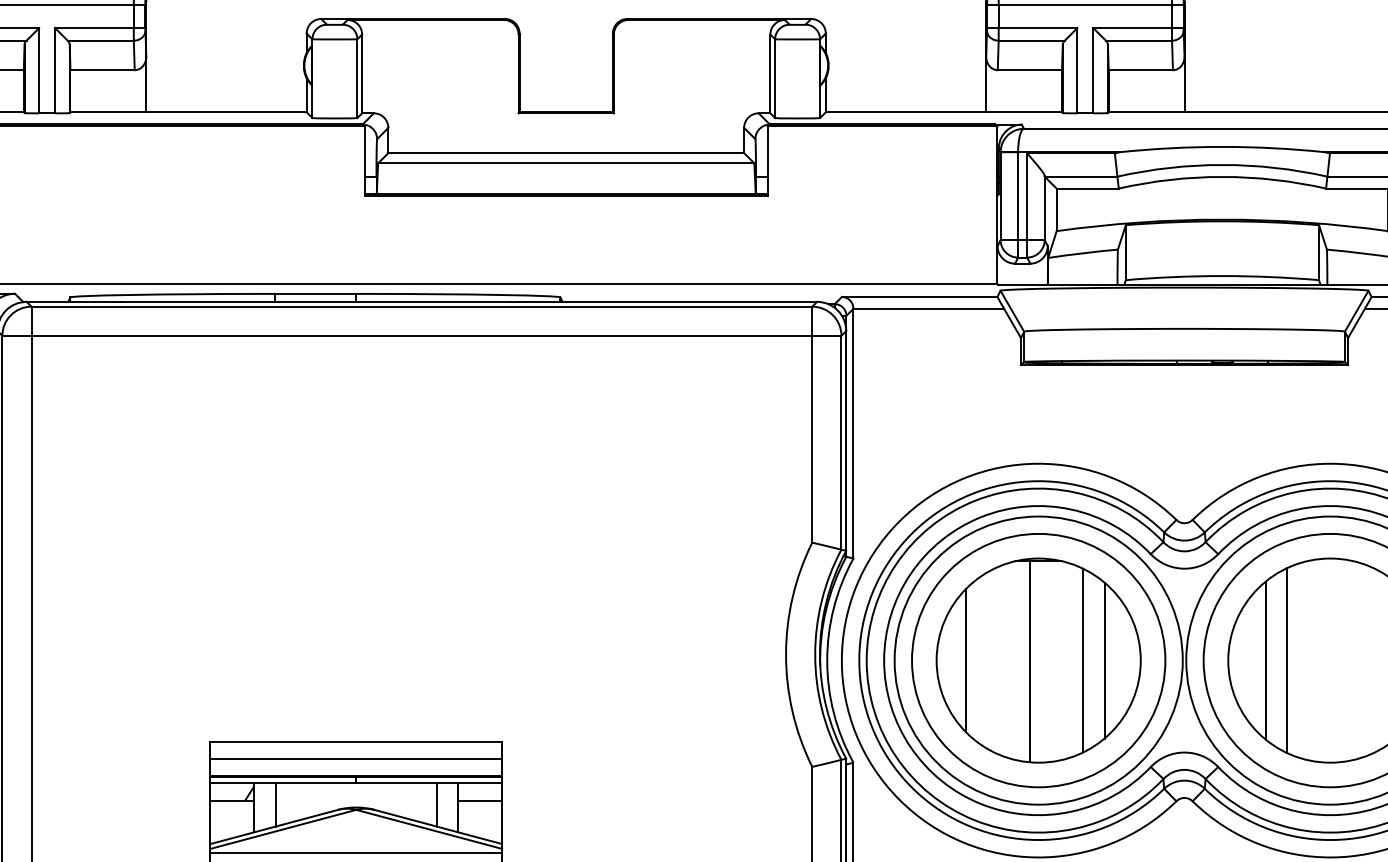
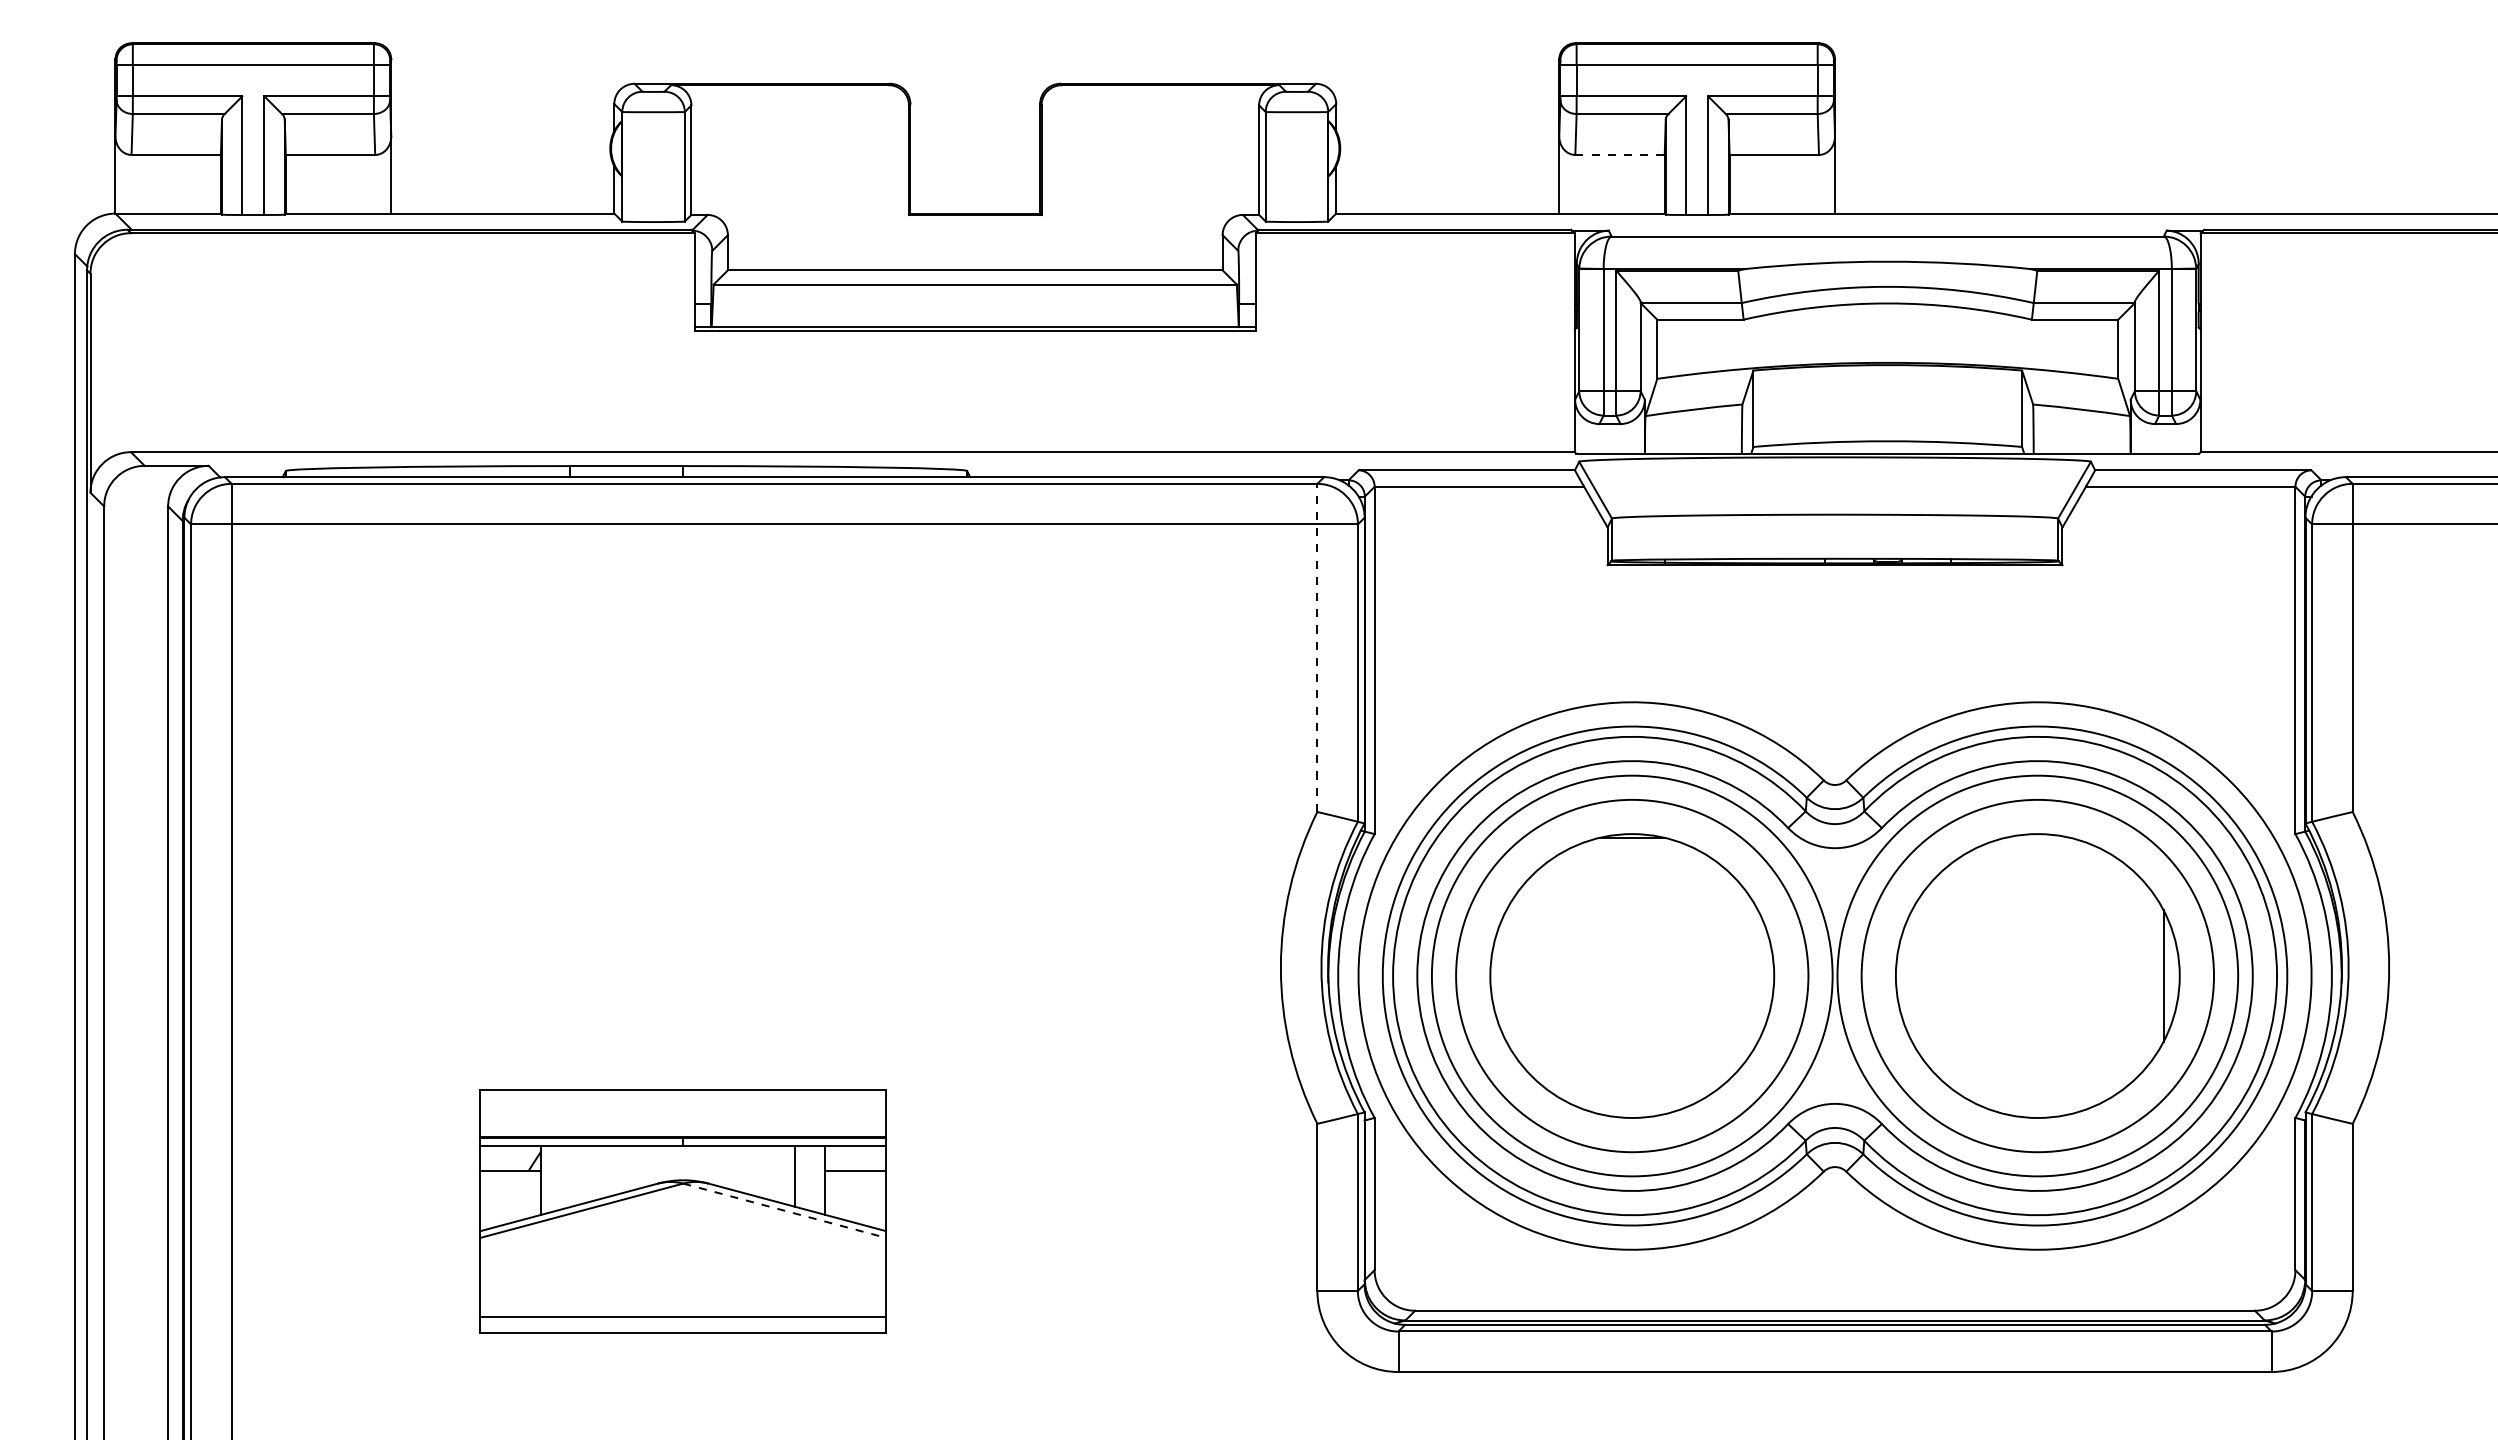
line: (1030, 69) -> (1620, 154), solid -> dashed
line: (812, 424) -> (1317, 647), solid -> dashed
line: (965, 660) -> (1530, 975), removed
line: (1082, 660) -> (1693, 975), removed
line: (1104, 660) -> (1723, 975), removed
line: (1265, 660) -> (1947, 975), removed
line: (1286, 660) -> (1977, 975), removed
line: (1030, 661) -> (1620, 977), removed
line: (356, 758) -> (683, 1112), removed
line: (275, 804) -> (571, 1176), removed
line: (429, 829) -> (784, 1210), solid -> dashed
line: (356, 852) -> (683, 1243), removed

